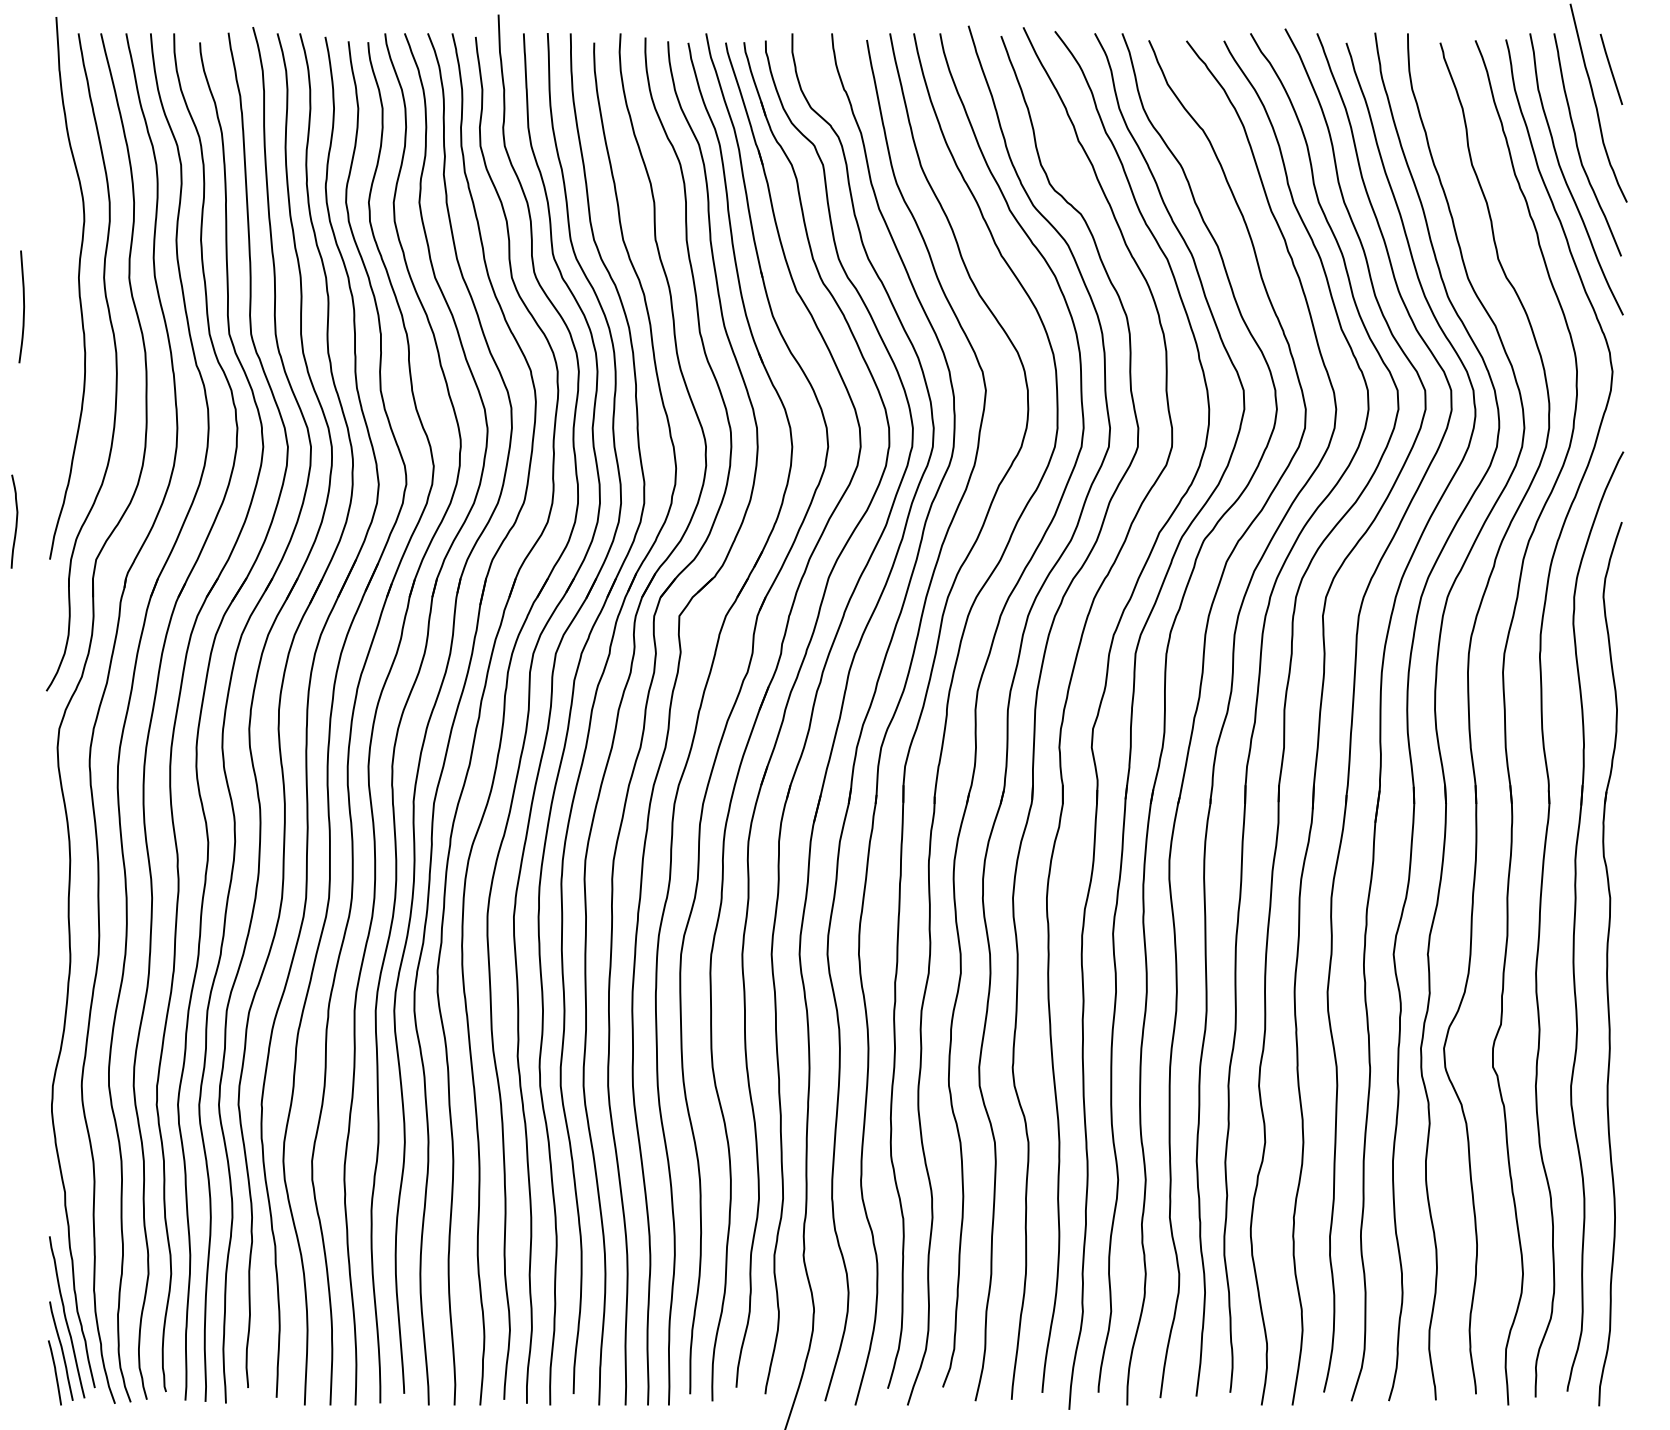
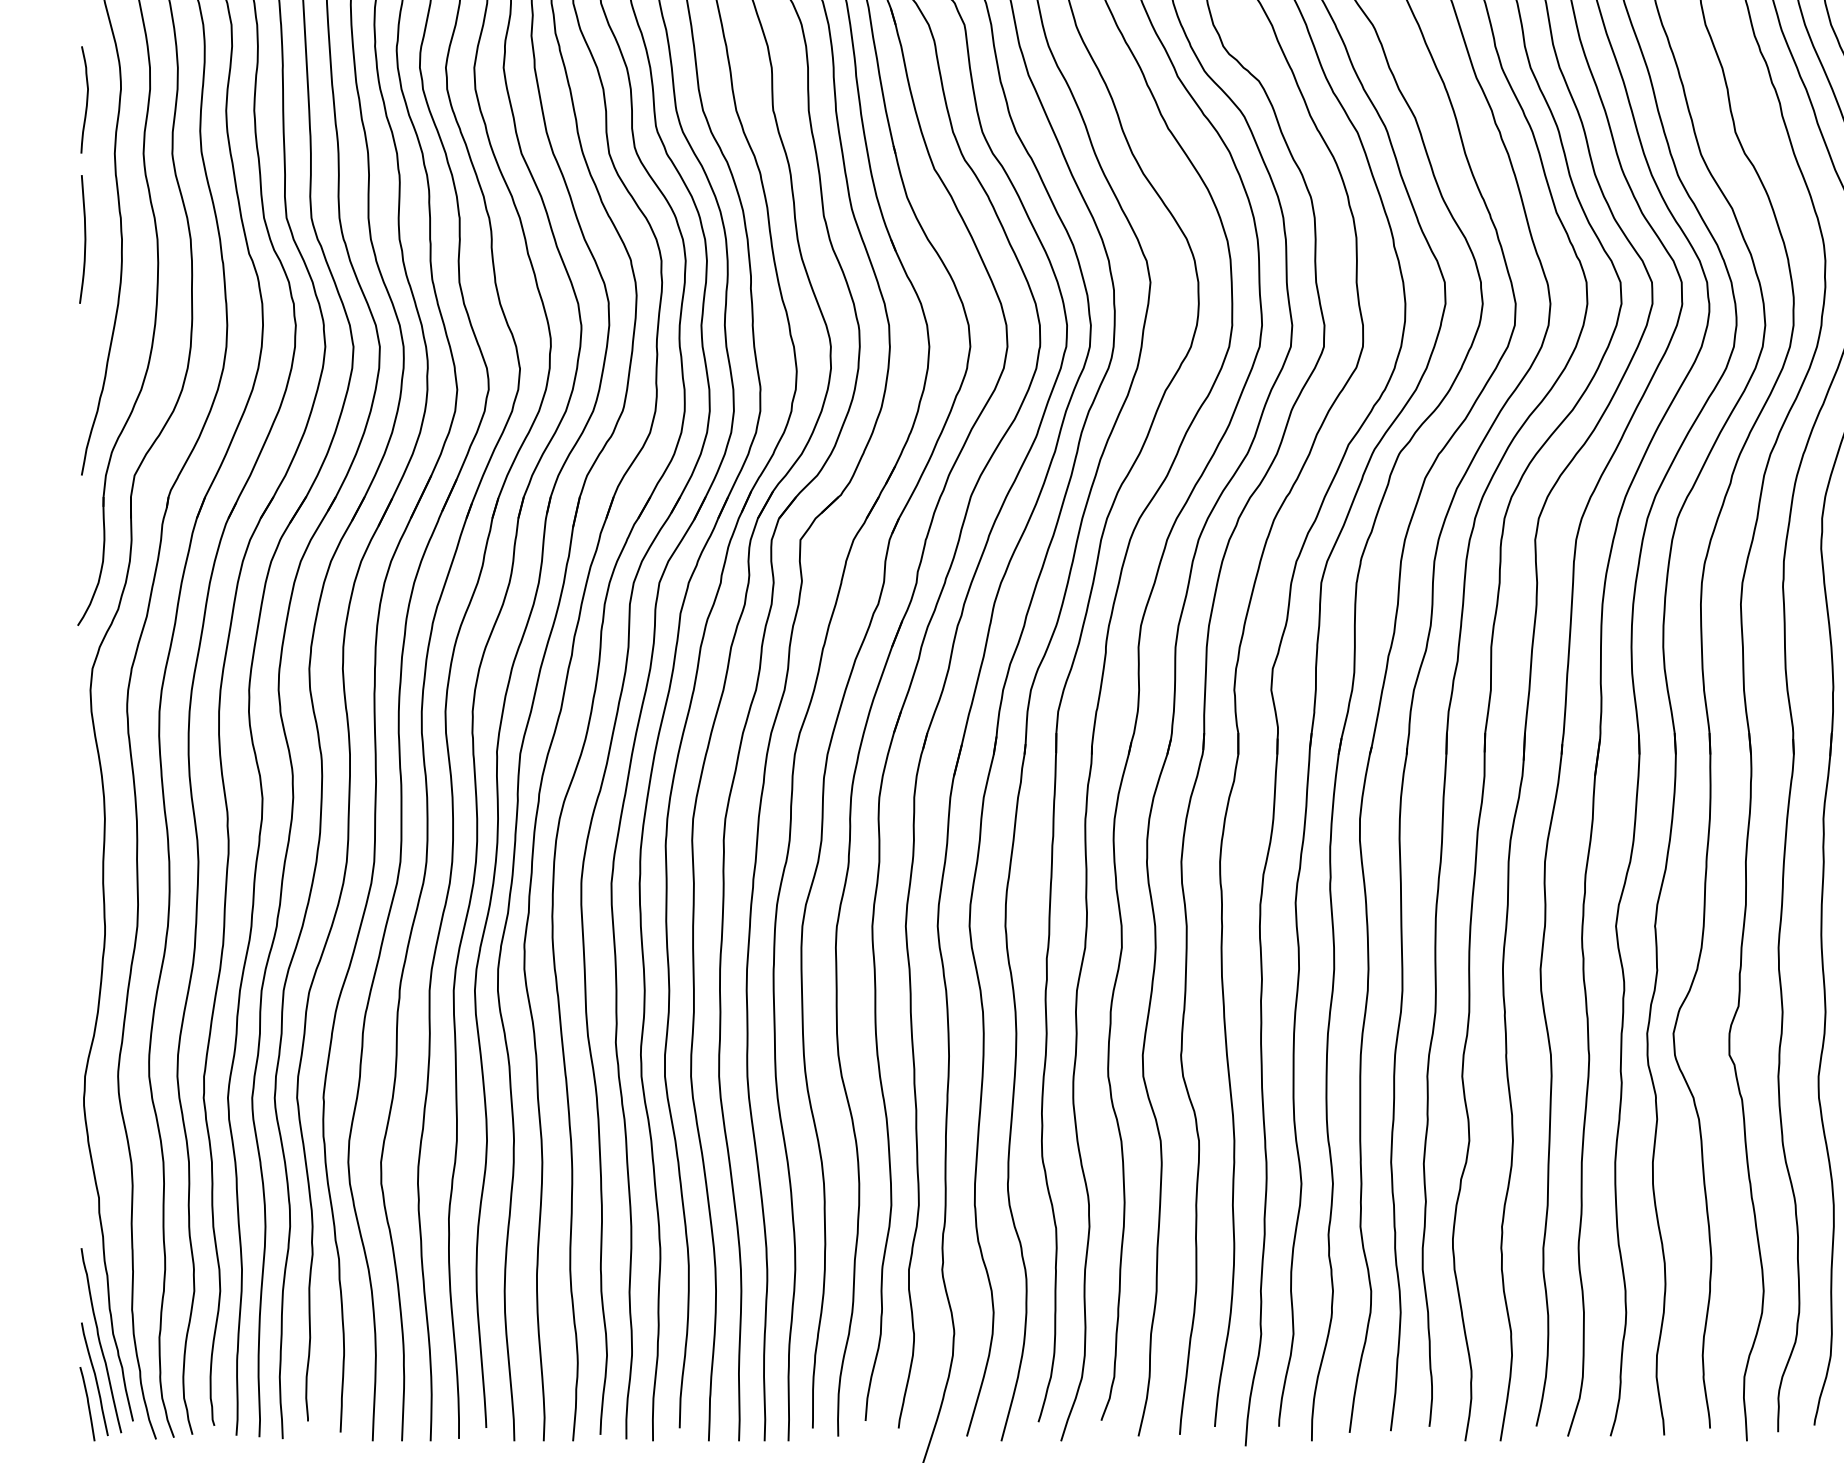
curve: (23, 306) -> (84, 239), moved
curve: (15, 521) -> (85, 99), moved

